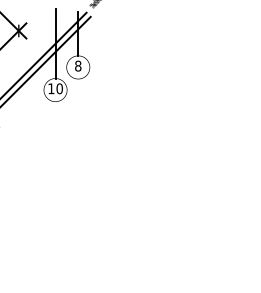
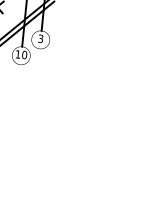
text: (78, 65) -> (41, 38), 8 -> 3

